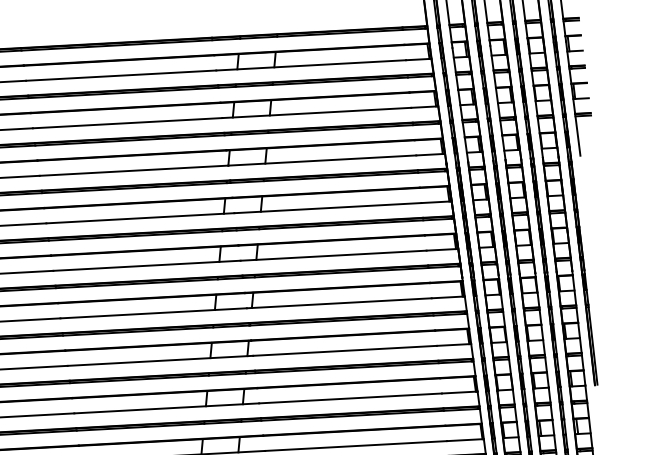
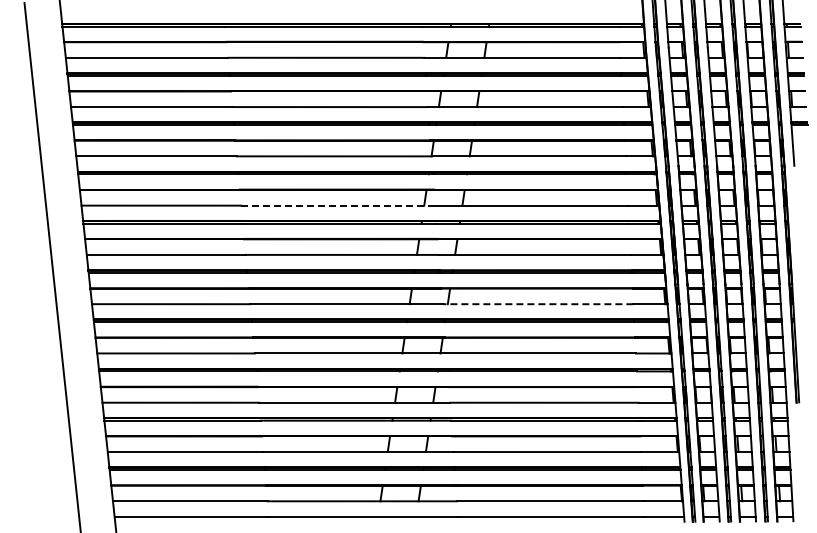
line: (139, 218) -> (337, 205), solid -> dashed
line: (338, 303) -> (537, 304), solid -> dashed

